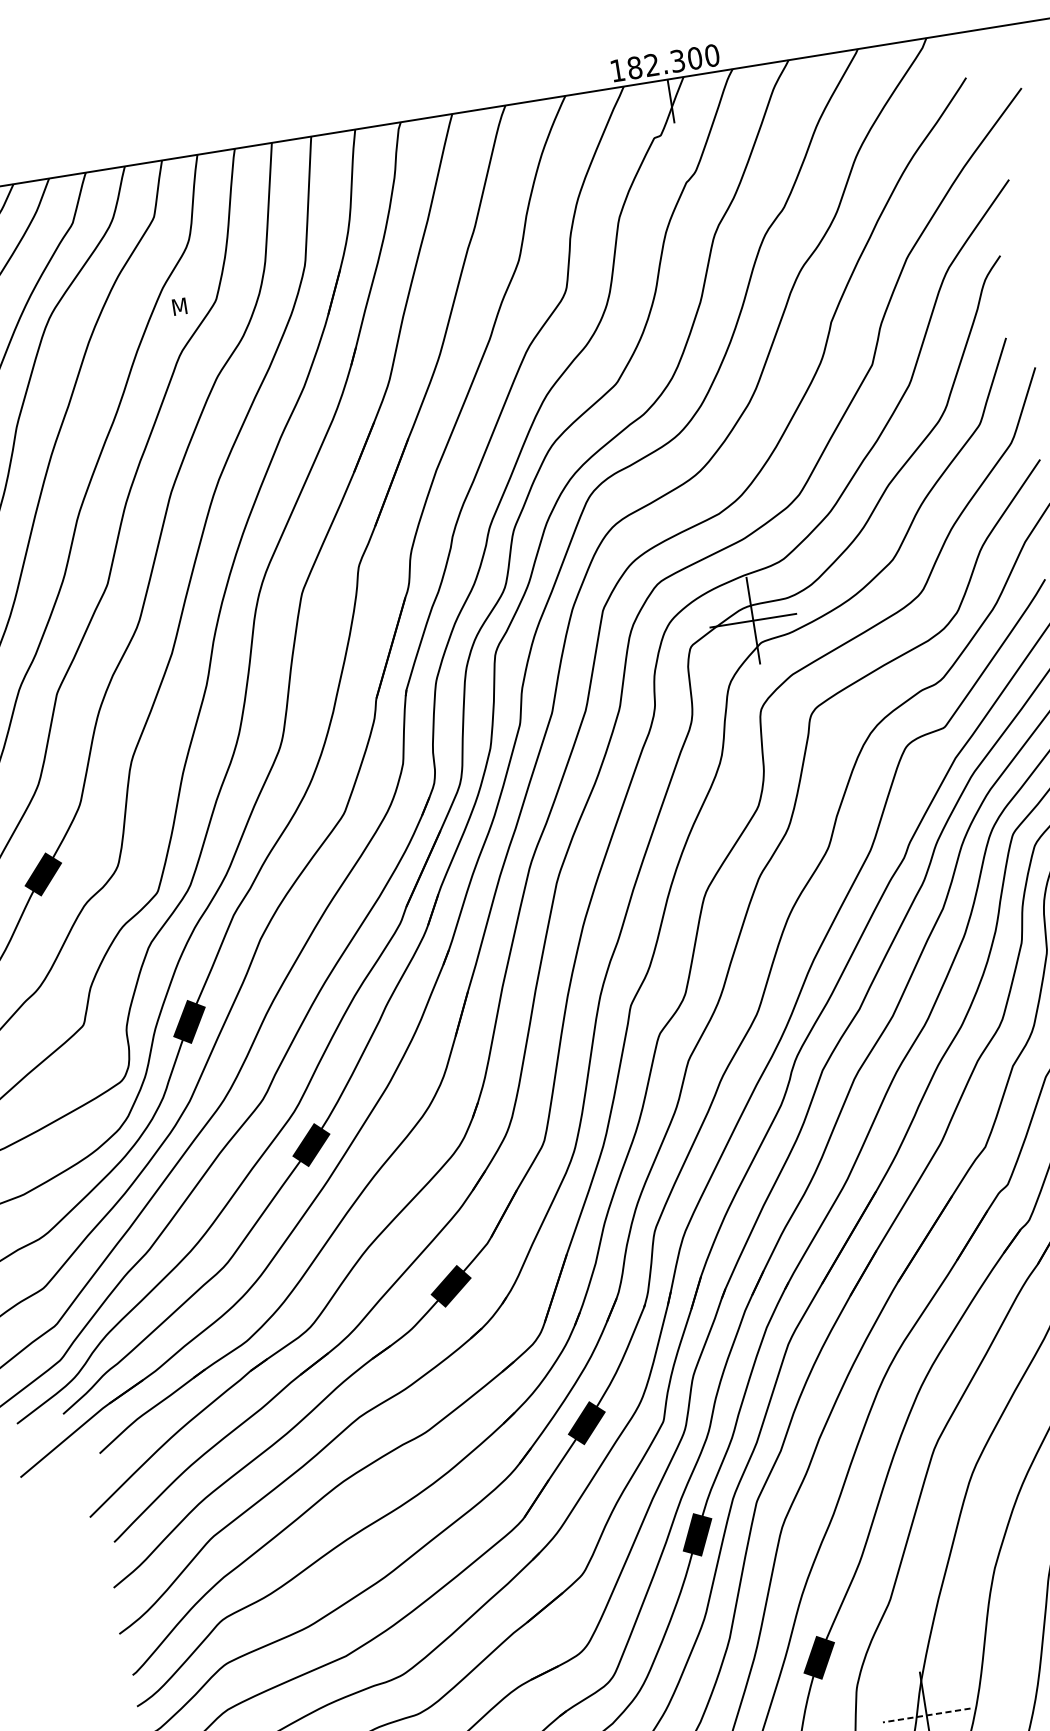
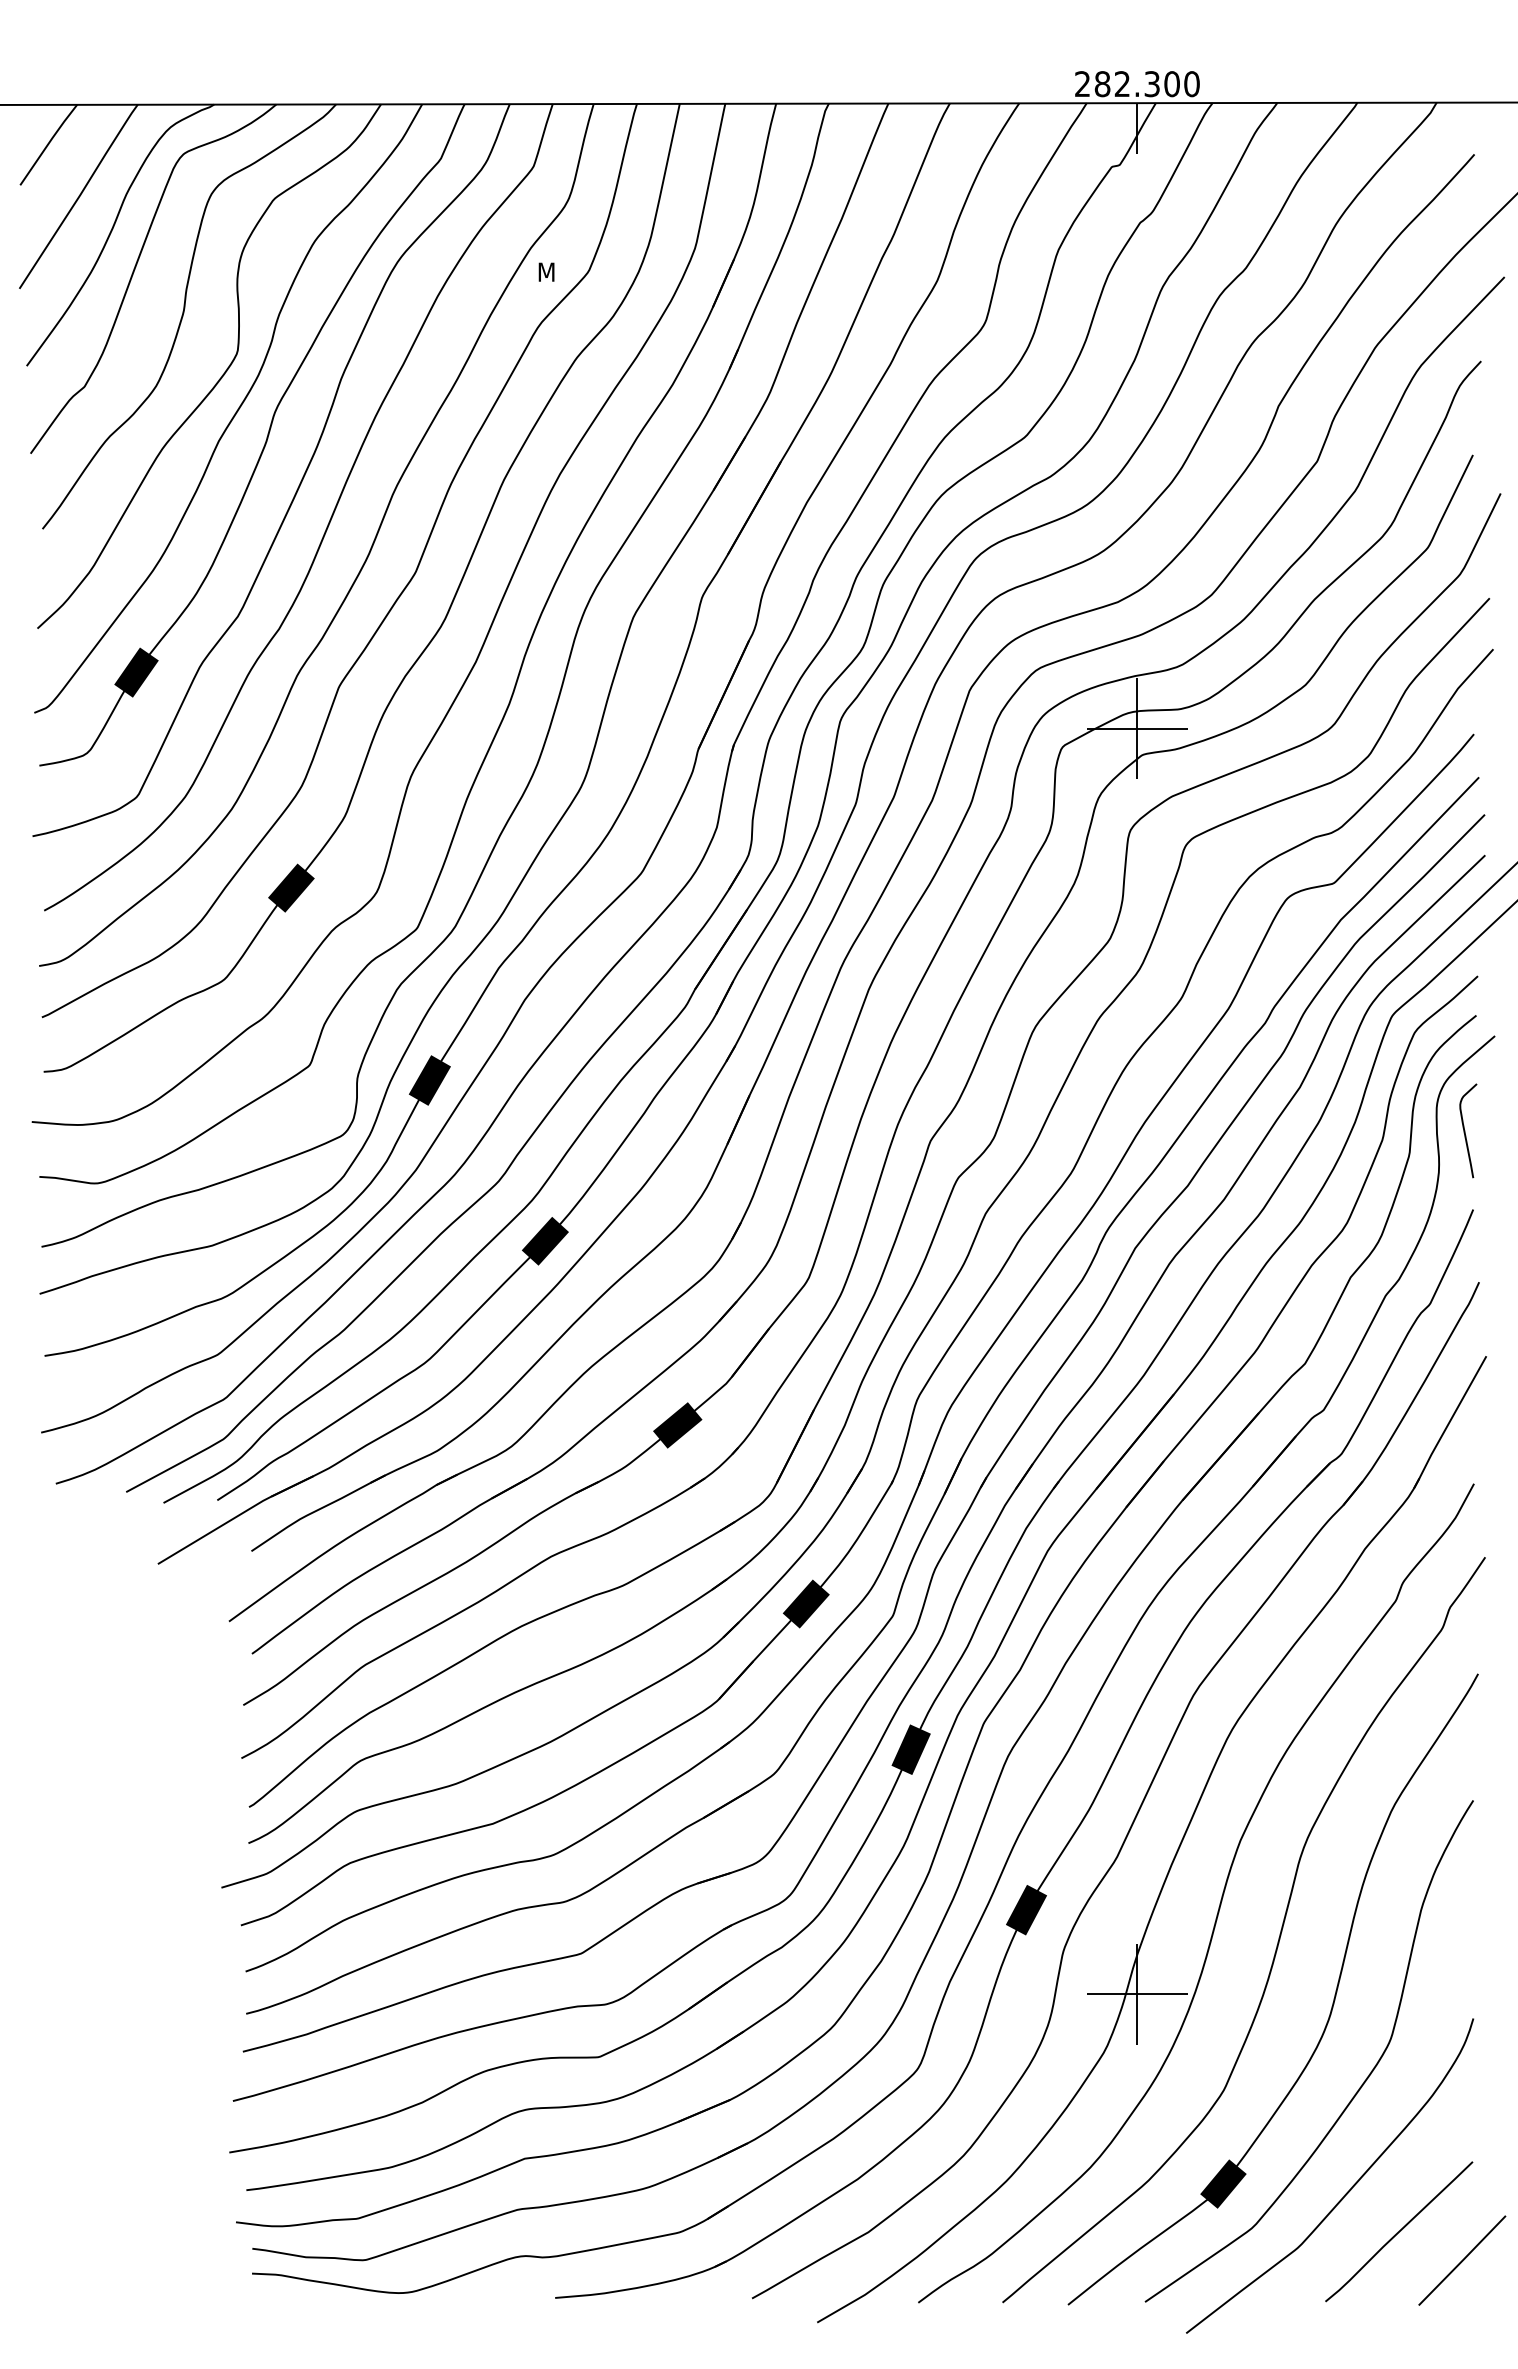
text: (617, 70) -> (1082, 83), 182.300 -> 282.300
line: (926, 1715) -> (1137, 1994), dashed -> solid

